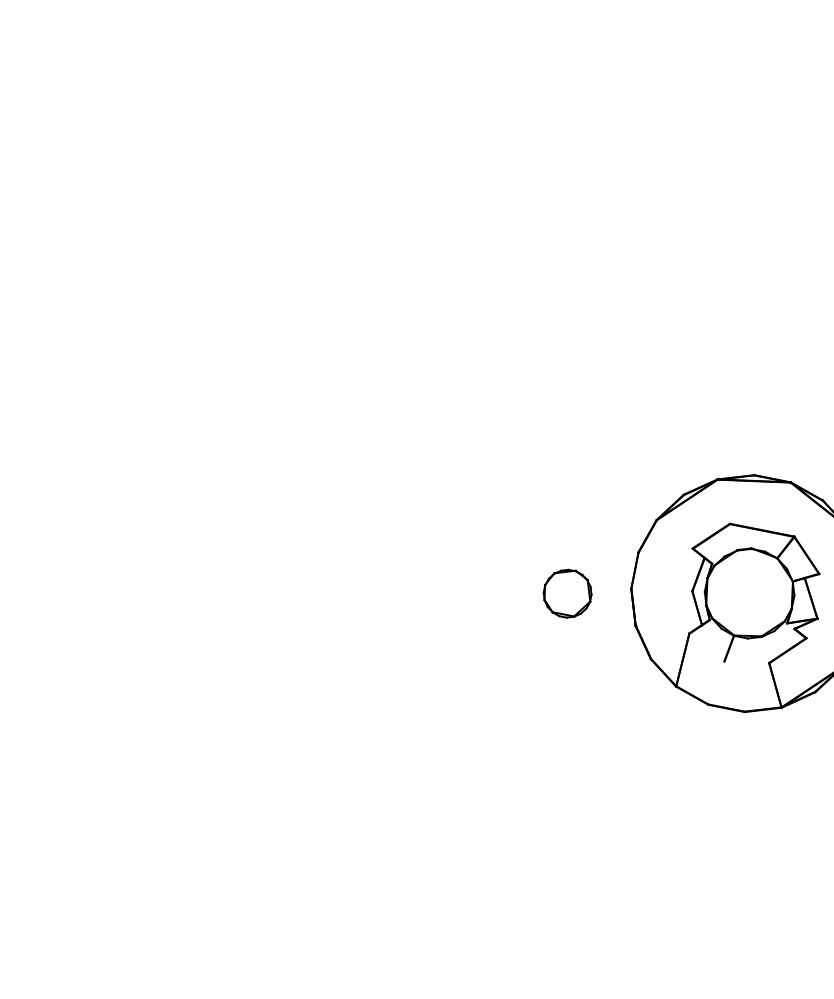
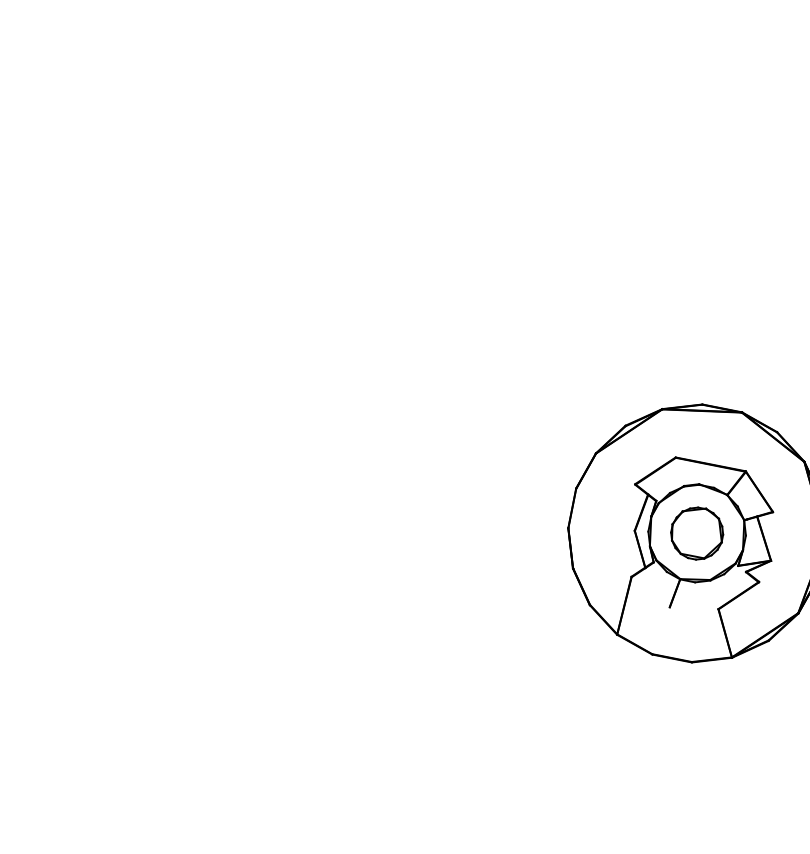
part: (567, 593) -> (697, 533), moved

